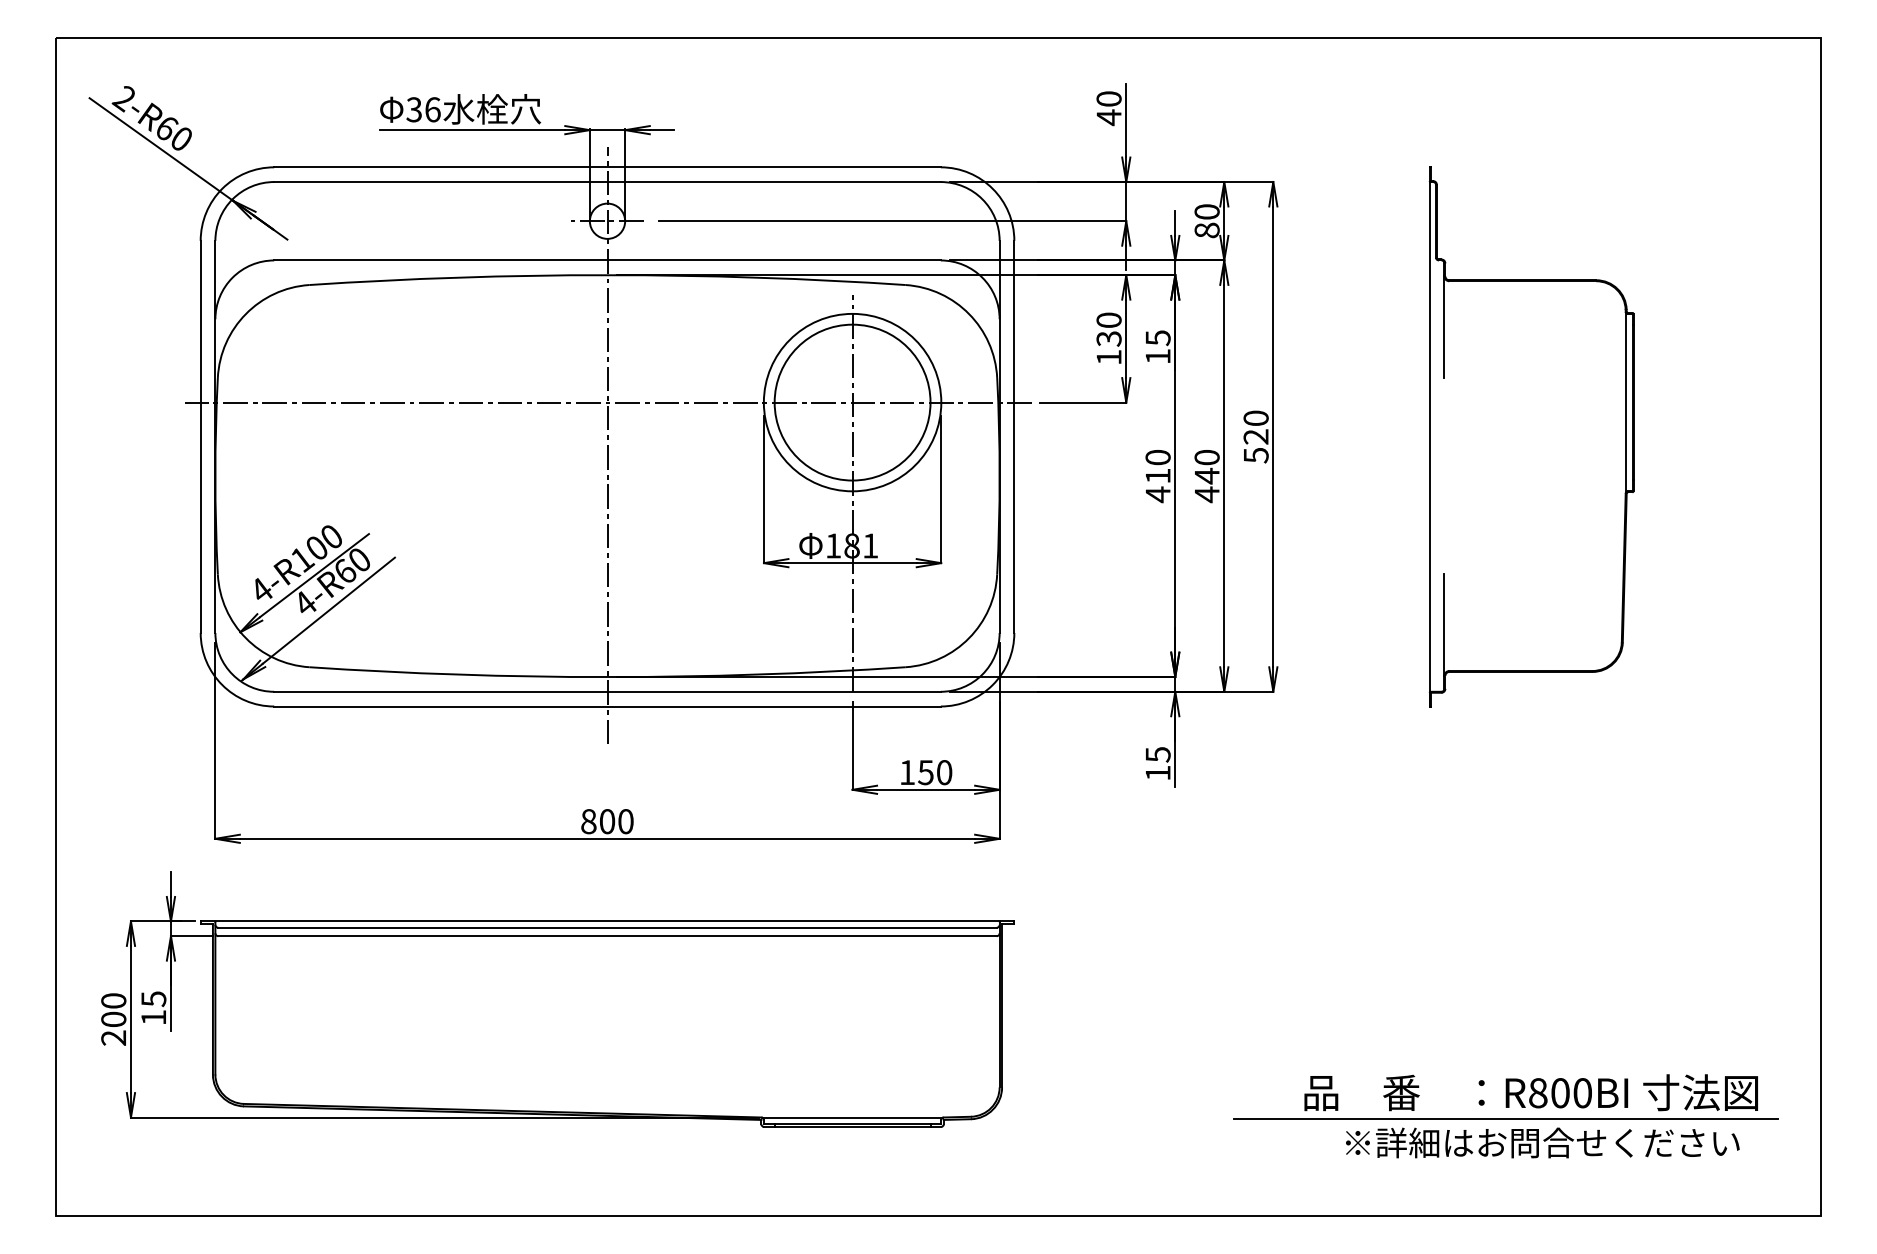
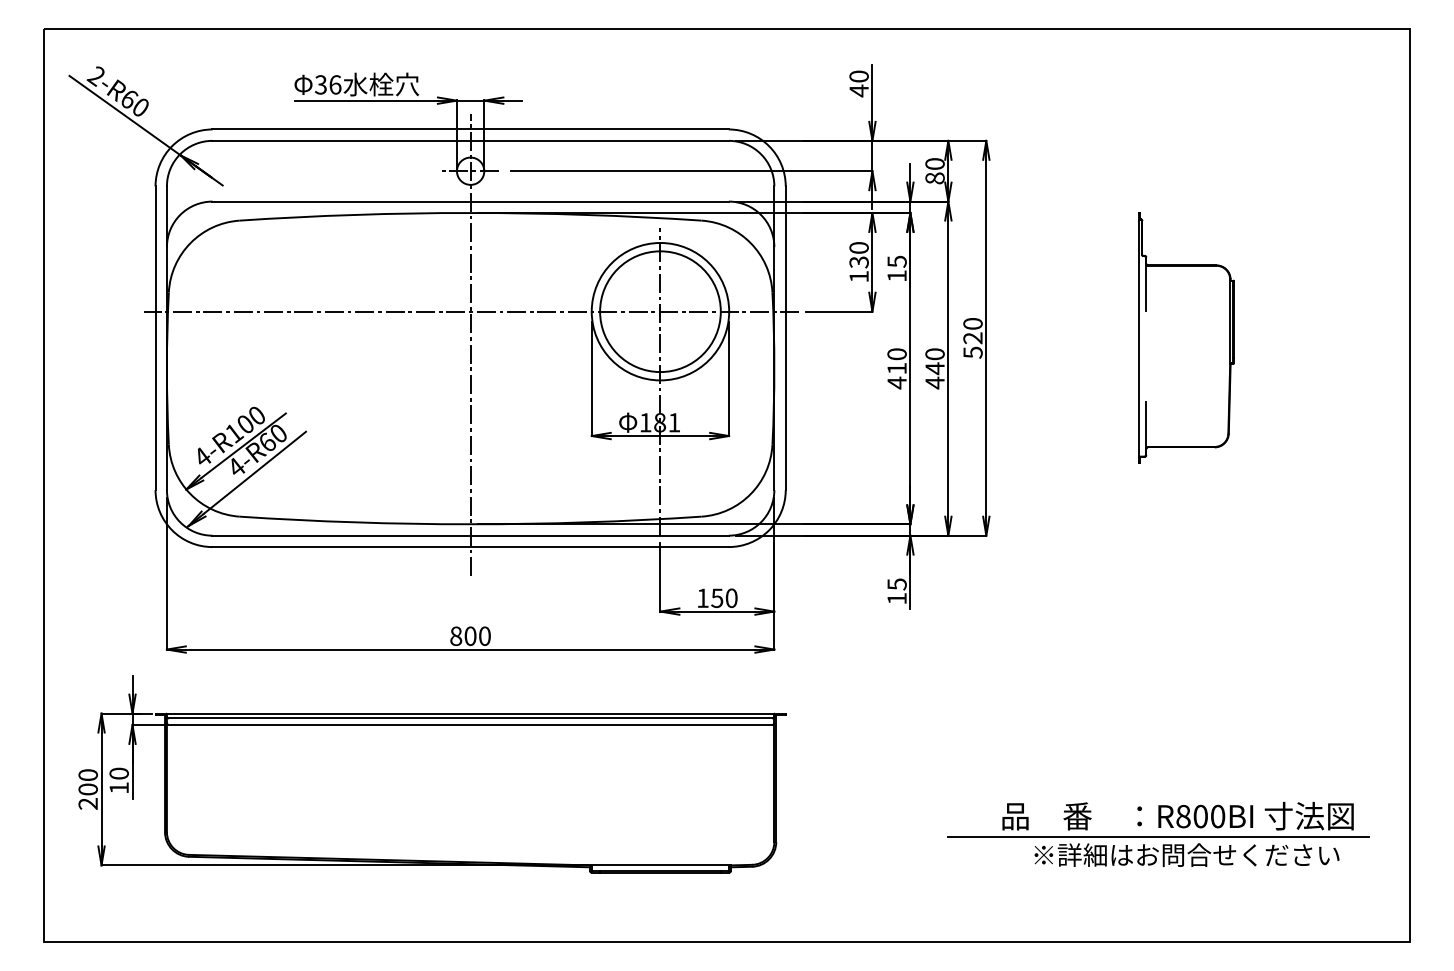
part: (1531, 435) -> (1186, 337), size x0.6
text: (152, 998) -> (118, 773), 15 -> 10
part: (1505, 1116) -> (1158, 834), moved

